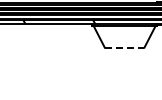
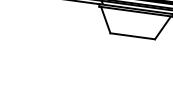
line: (124, 47) -> (132, 36), dashed -> solid

